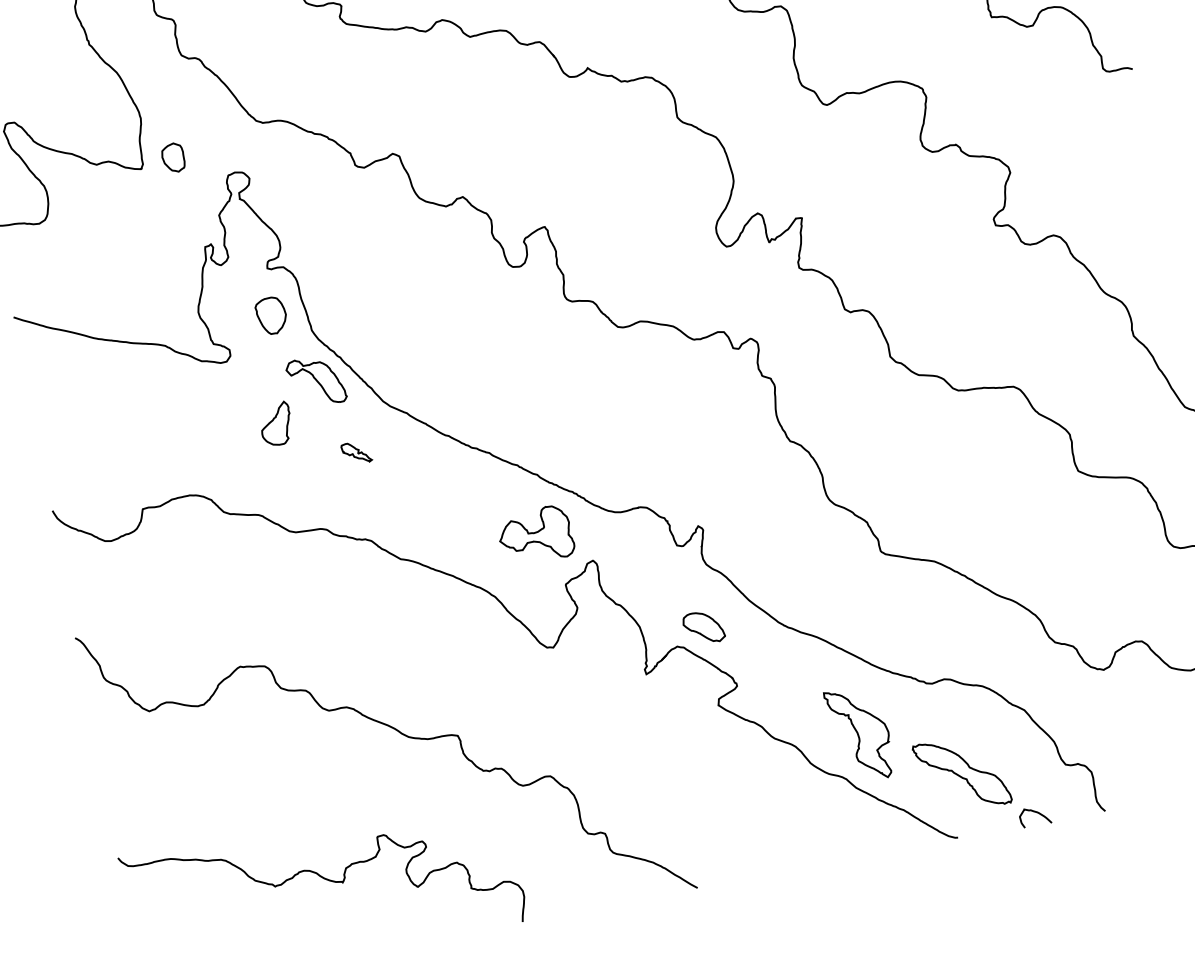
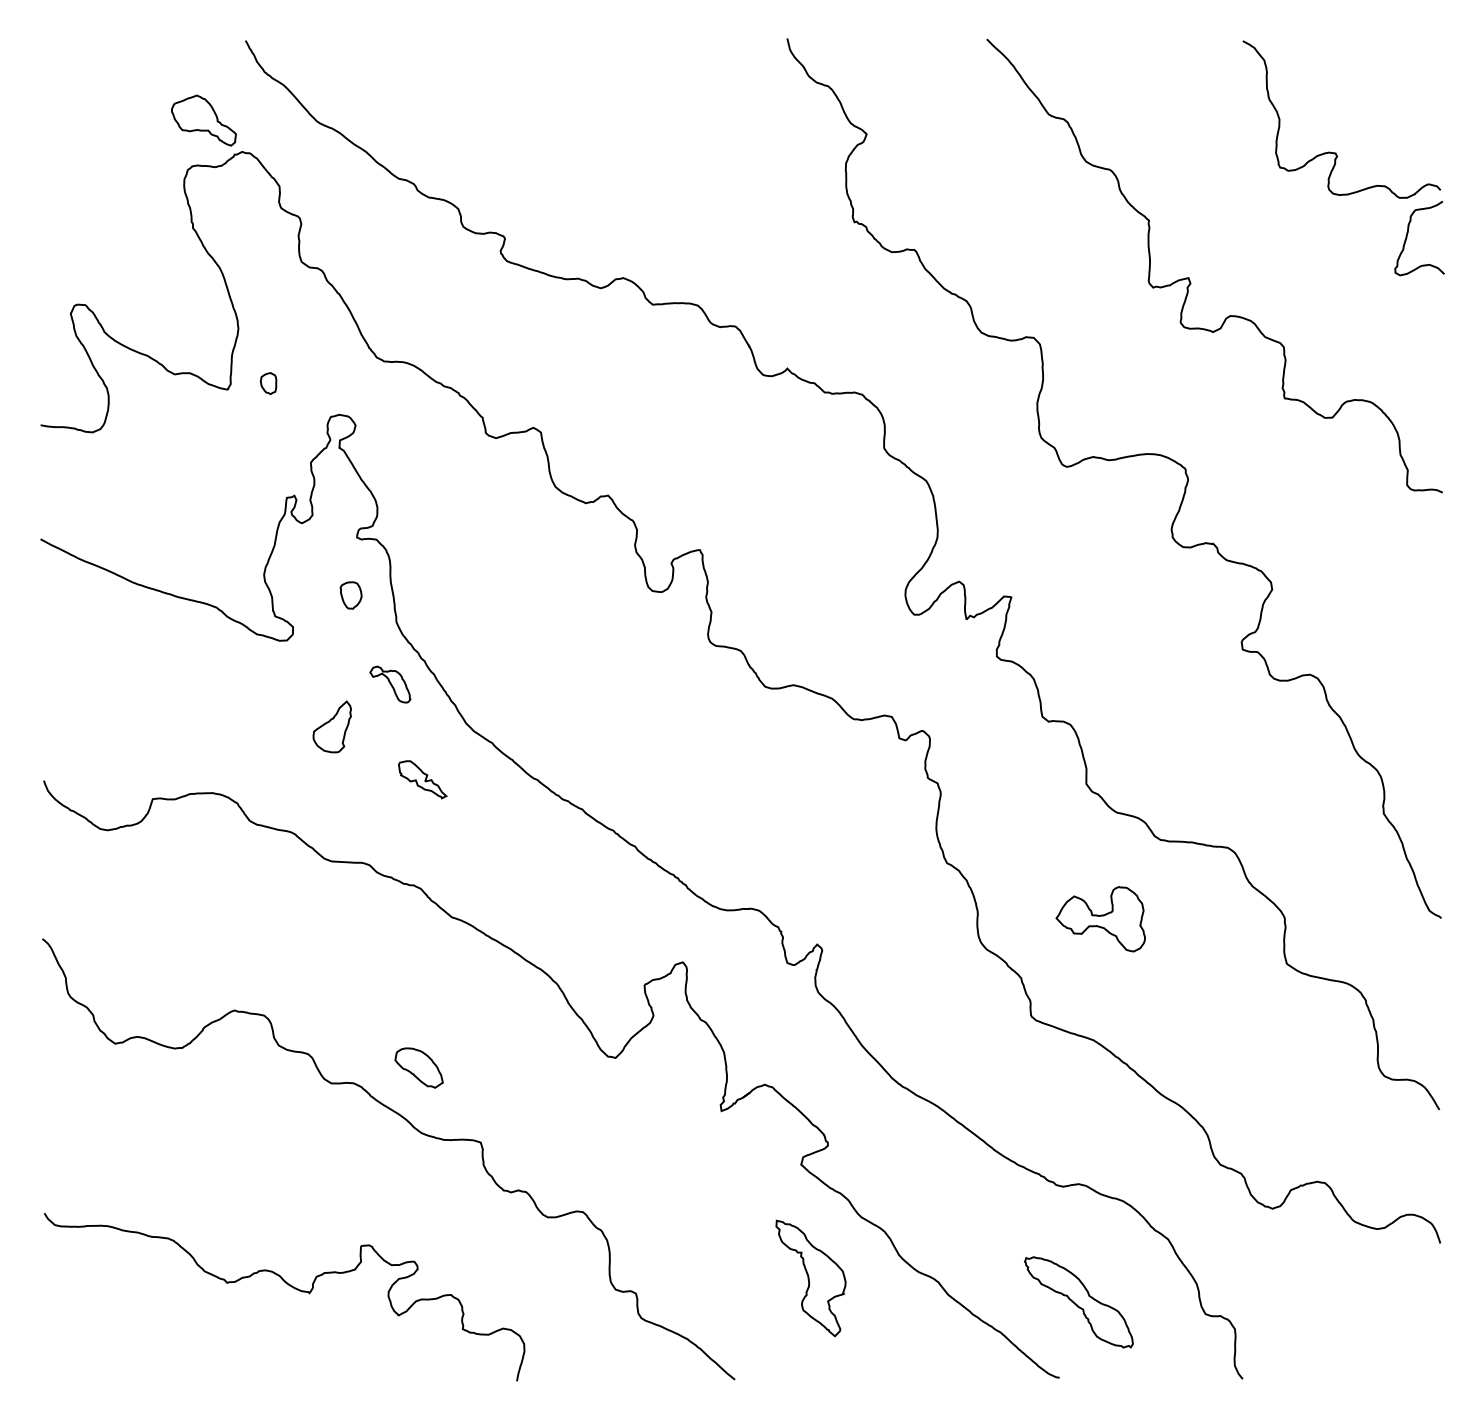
part: (173, 158) -> (268, 383), size x0.6
part: (270, 315) -> (350, 595), size x0.6
part: (316, 381) -> (390, 684), size x0.6
part: (356, 452) -> (422, 779), size x1.4
part: (535, 535) -> (1100, 919), moved
part: (703, 627) -> (418, 1067), moved
part: (859, 734) -> (810, 1278), moved
curve: (1035, 812) -> (1158, 1365), removed

